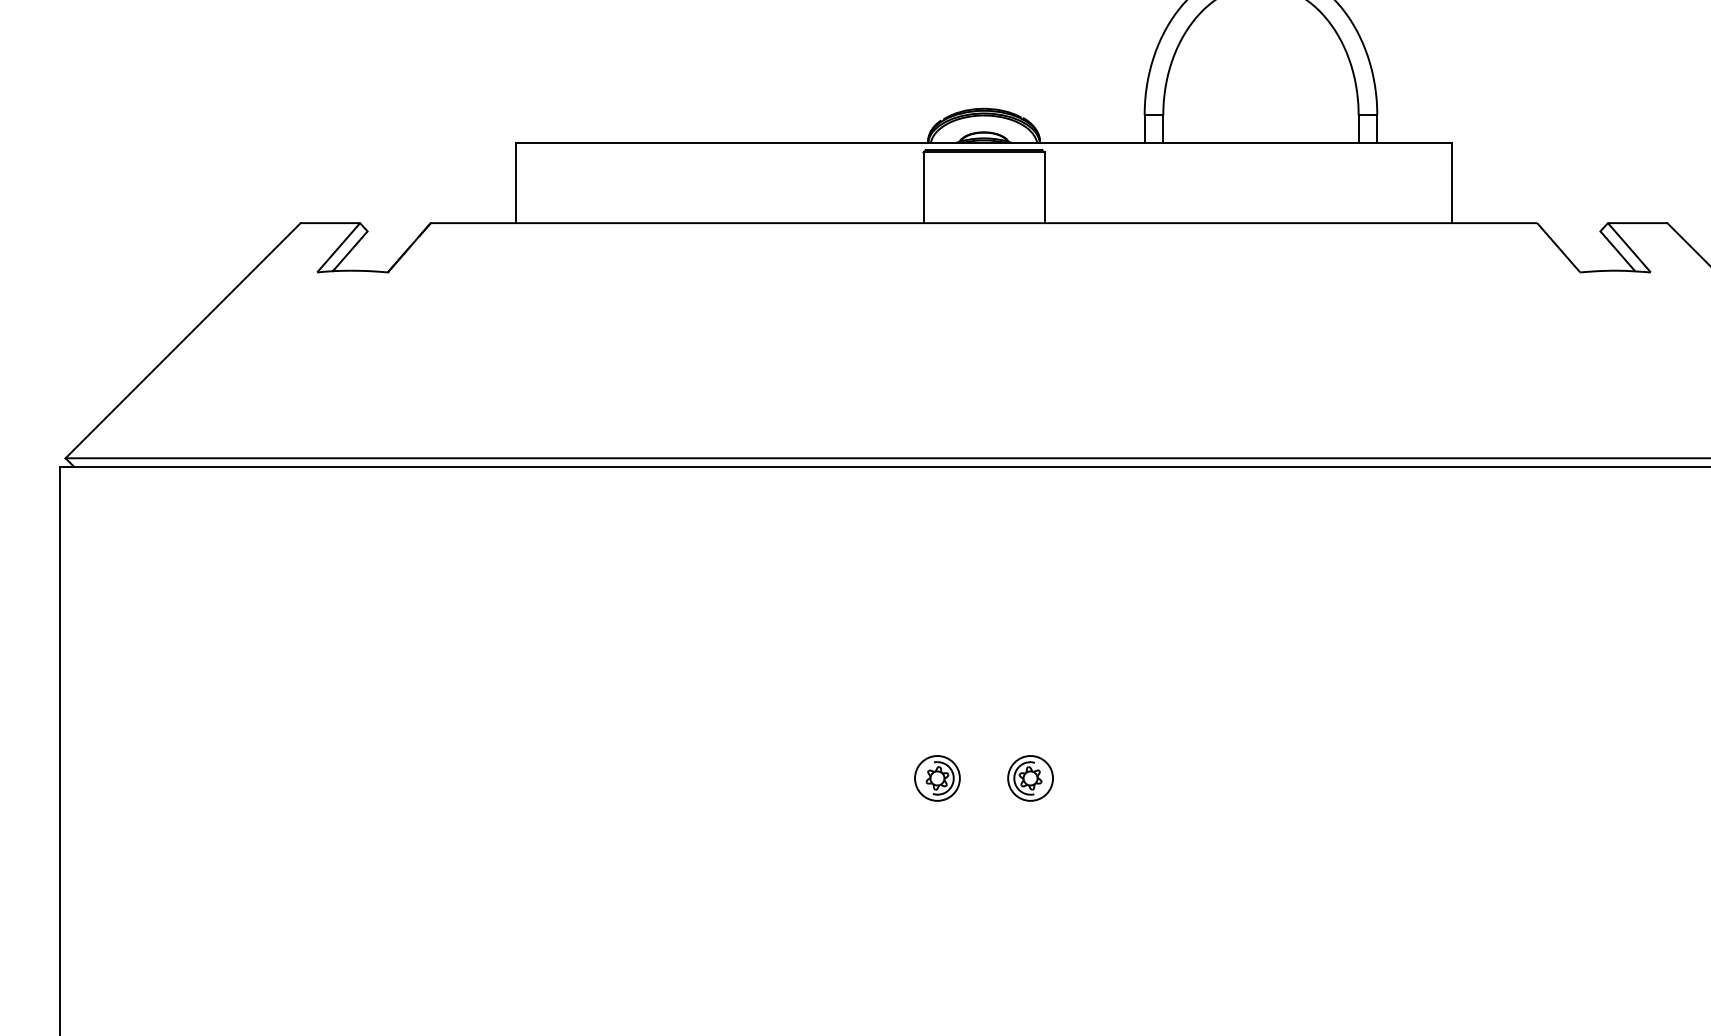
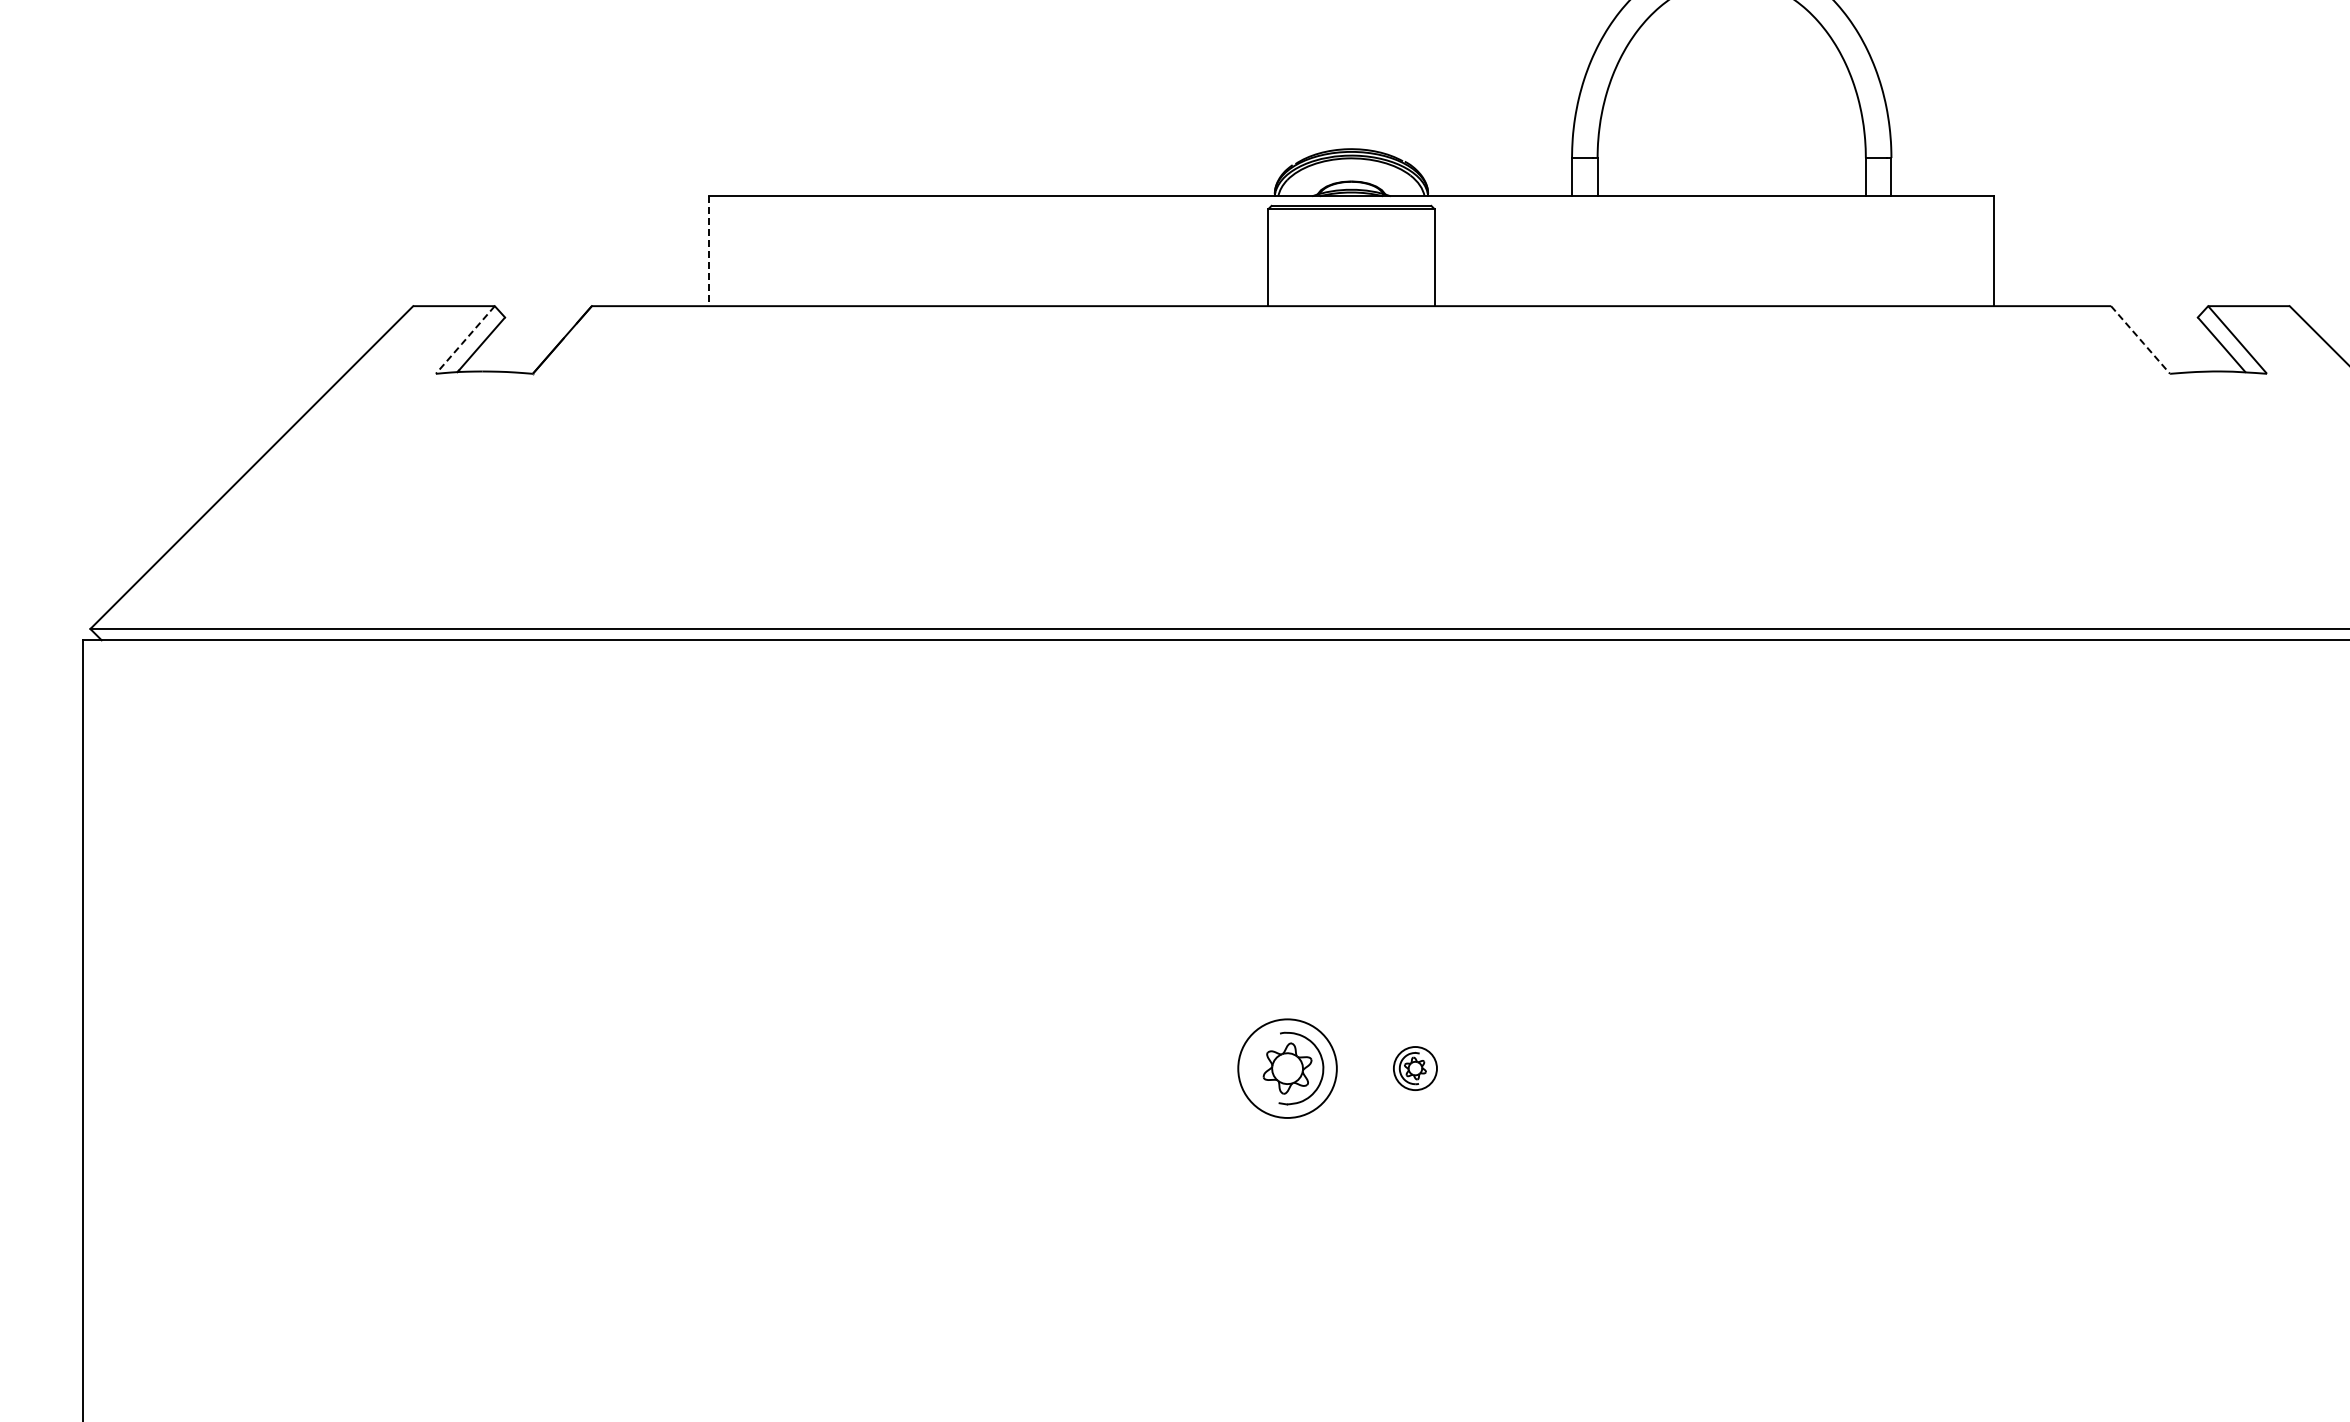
line: (516, 183) -> (709, 251), solid -> dashed
line: (338, 248) -> (465, 340), solid -> dashed
line: (1558, 248) -> (2140, 340), solid -> dashed
part: (937, 778) -> (1287, 1068), size x1.6
part: (1030, 778) -> (1415, 1068), size x0.7

